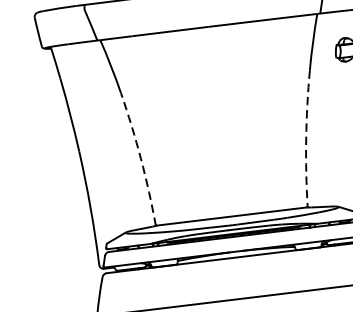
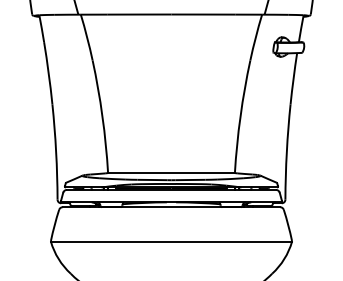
arc: (306, 138) -> (240, 116), dashed -> solid
arc: (140, 158) -> (102, 116), dashed -> solid

